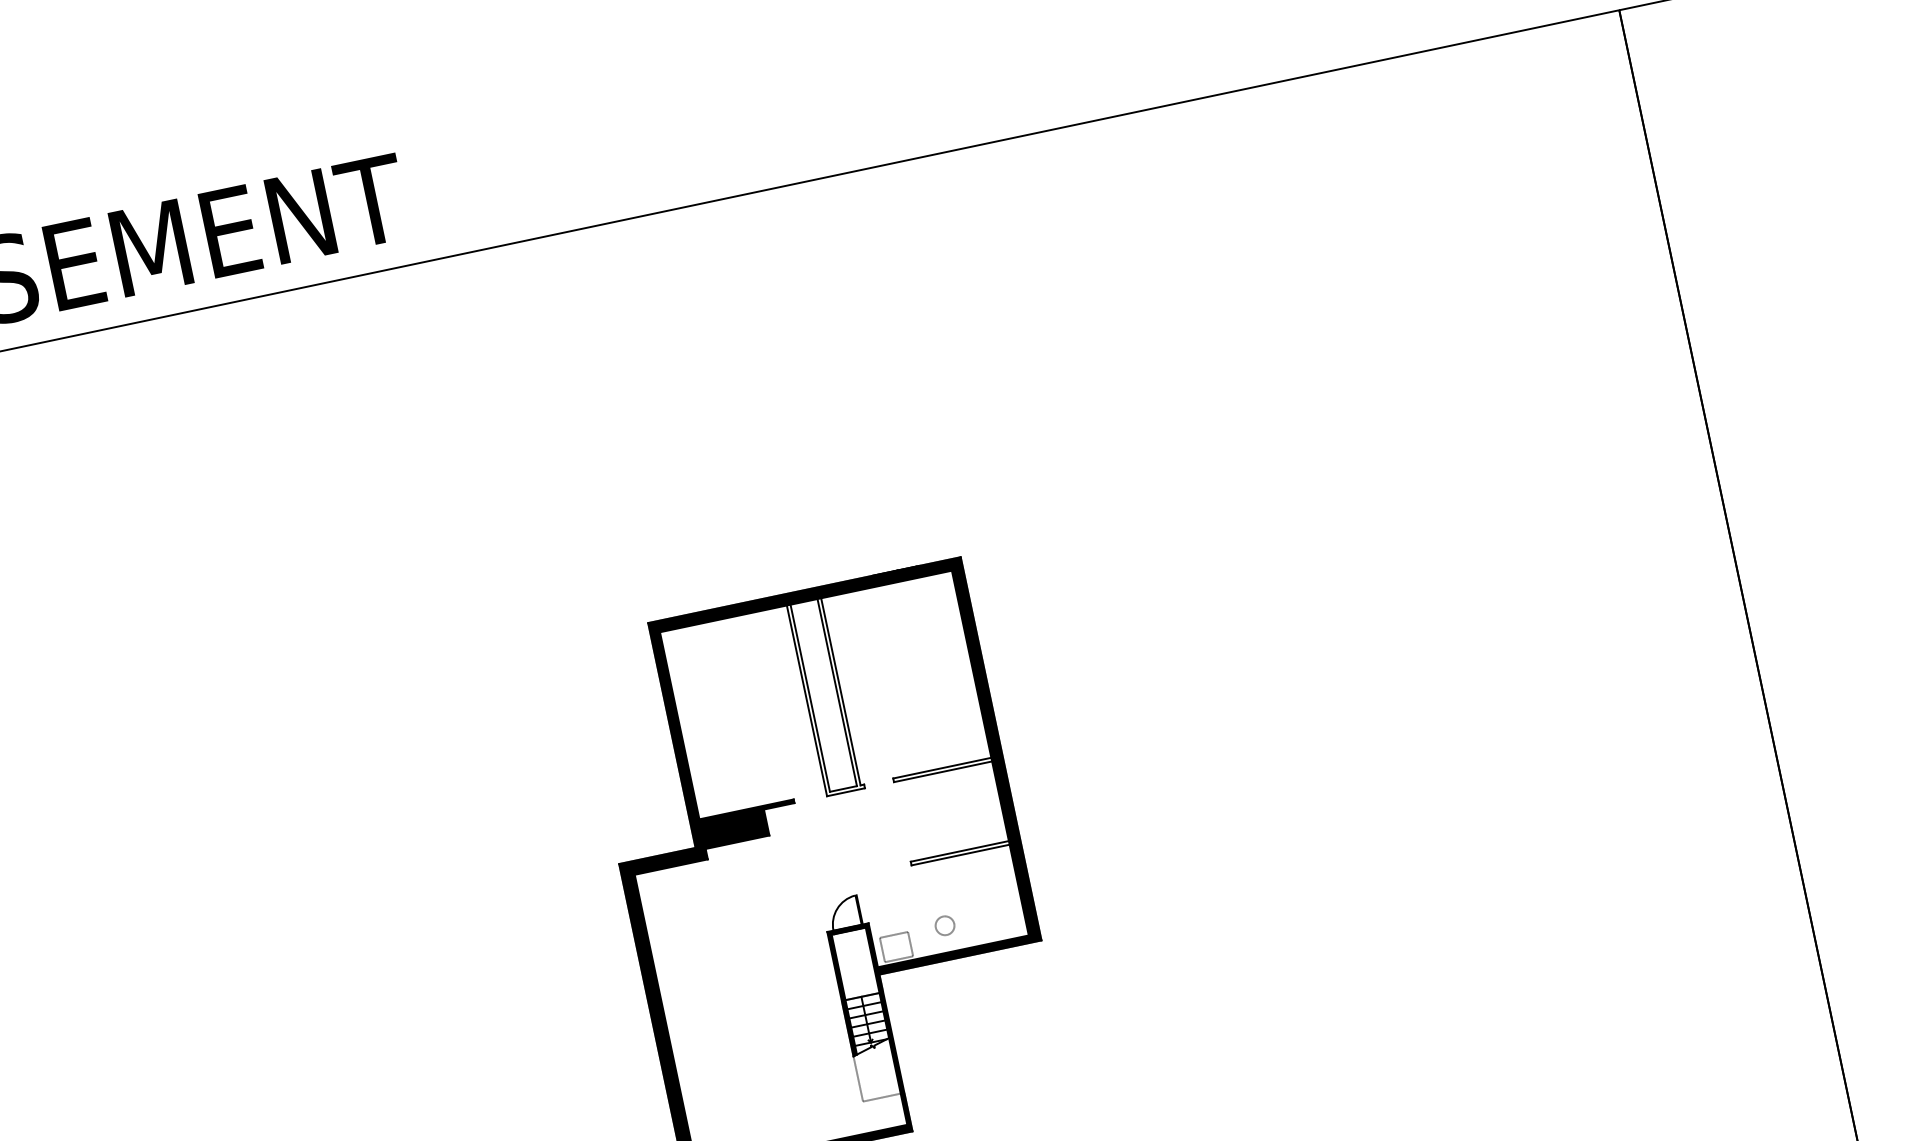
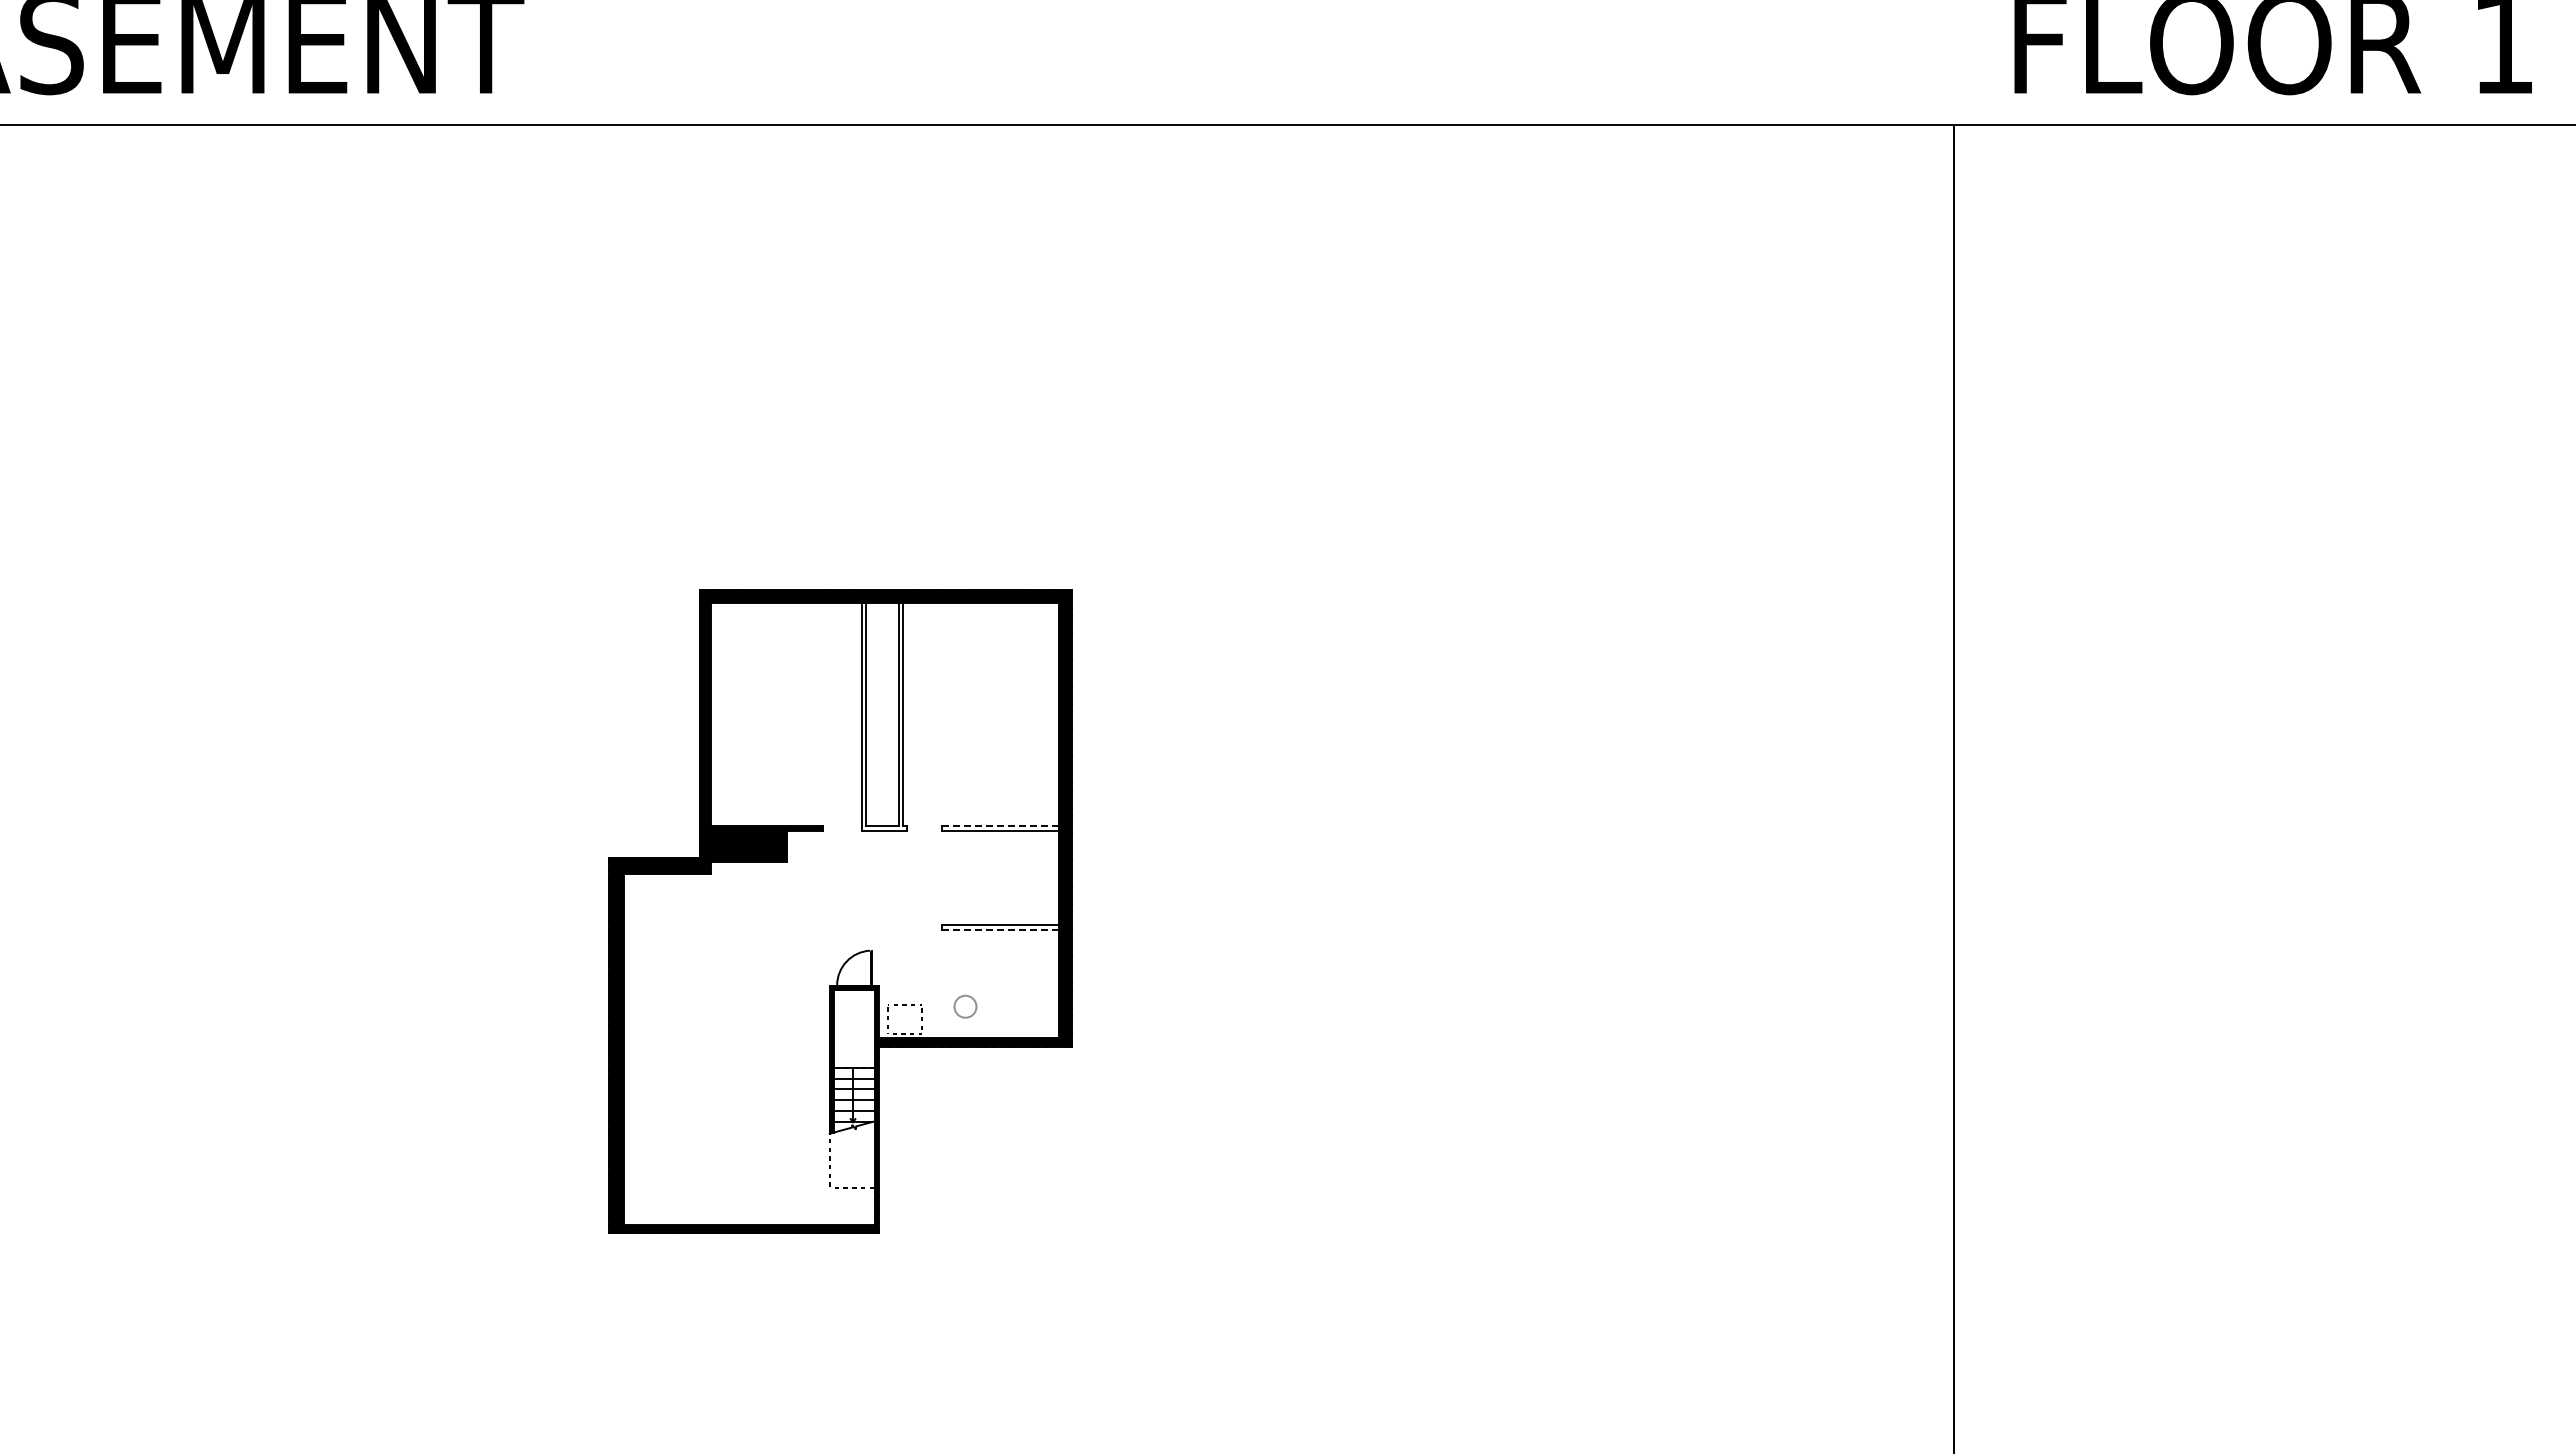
line: (942, 768) -> (1000, 826), solid -> dashed
line: (960, 854) -> (1000, 929), solid -> dashed

